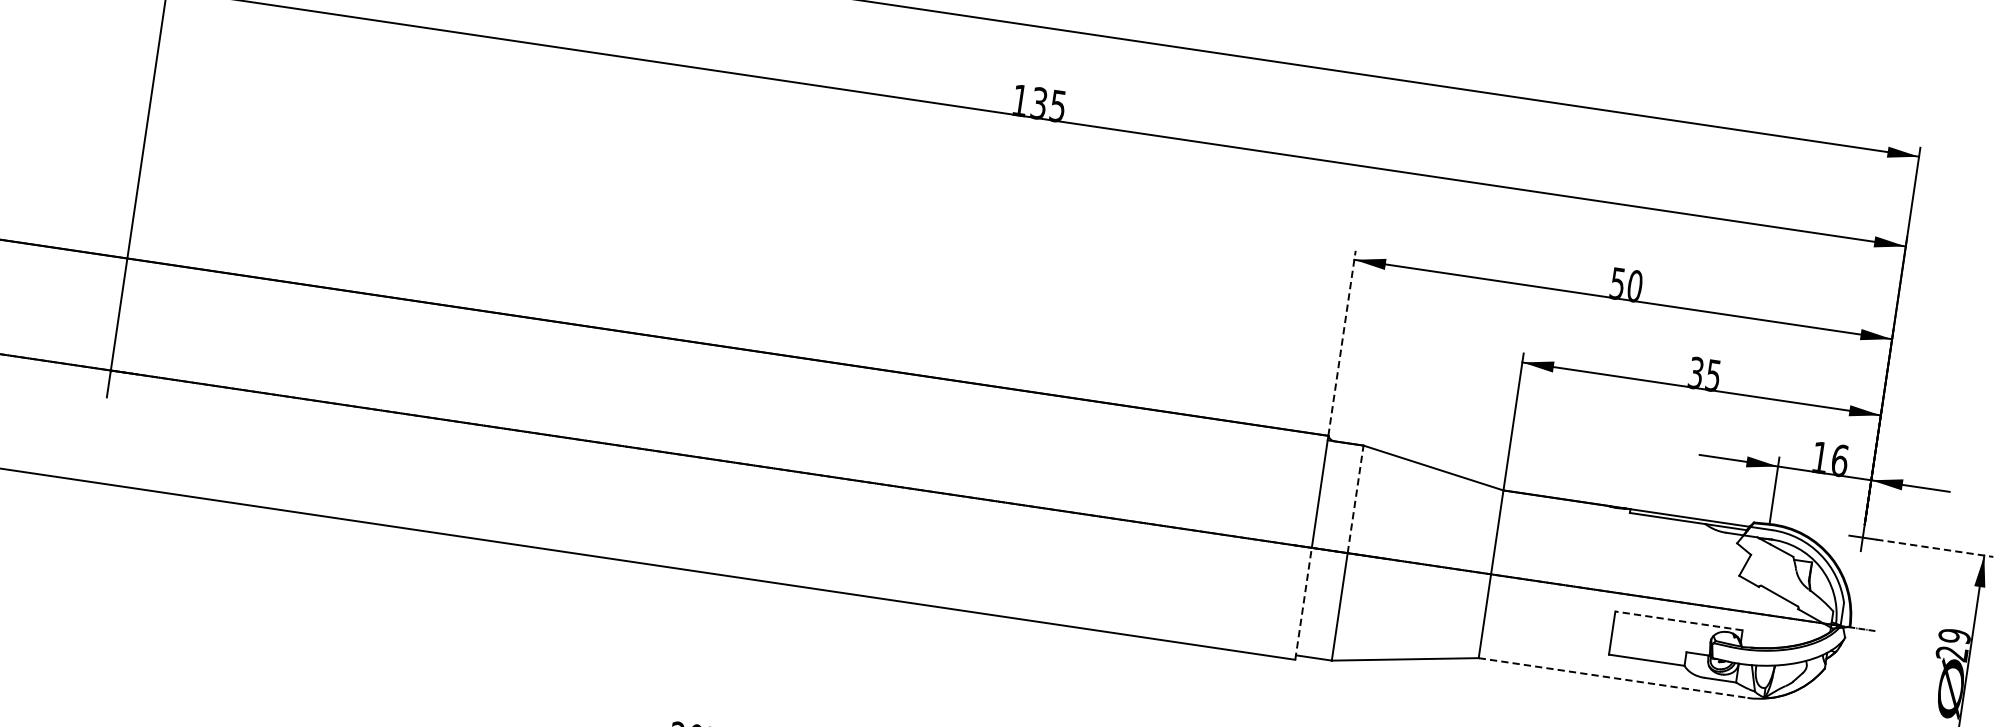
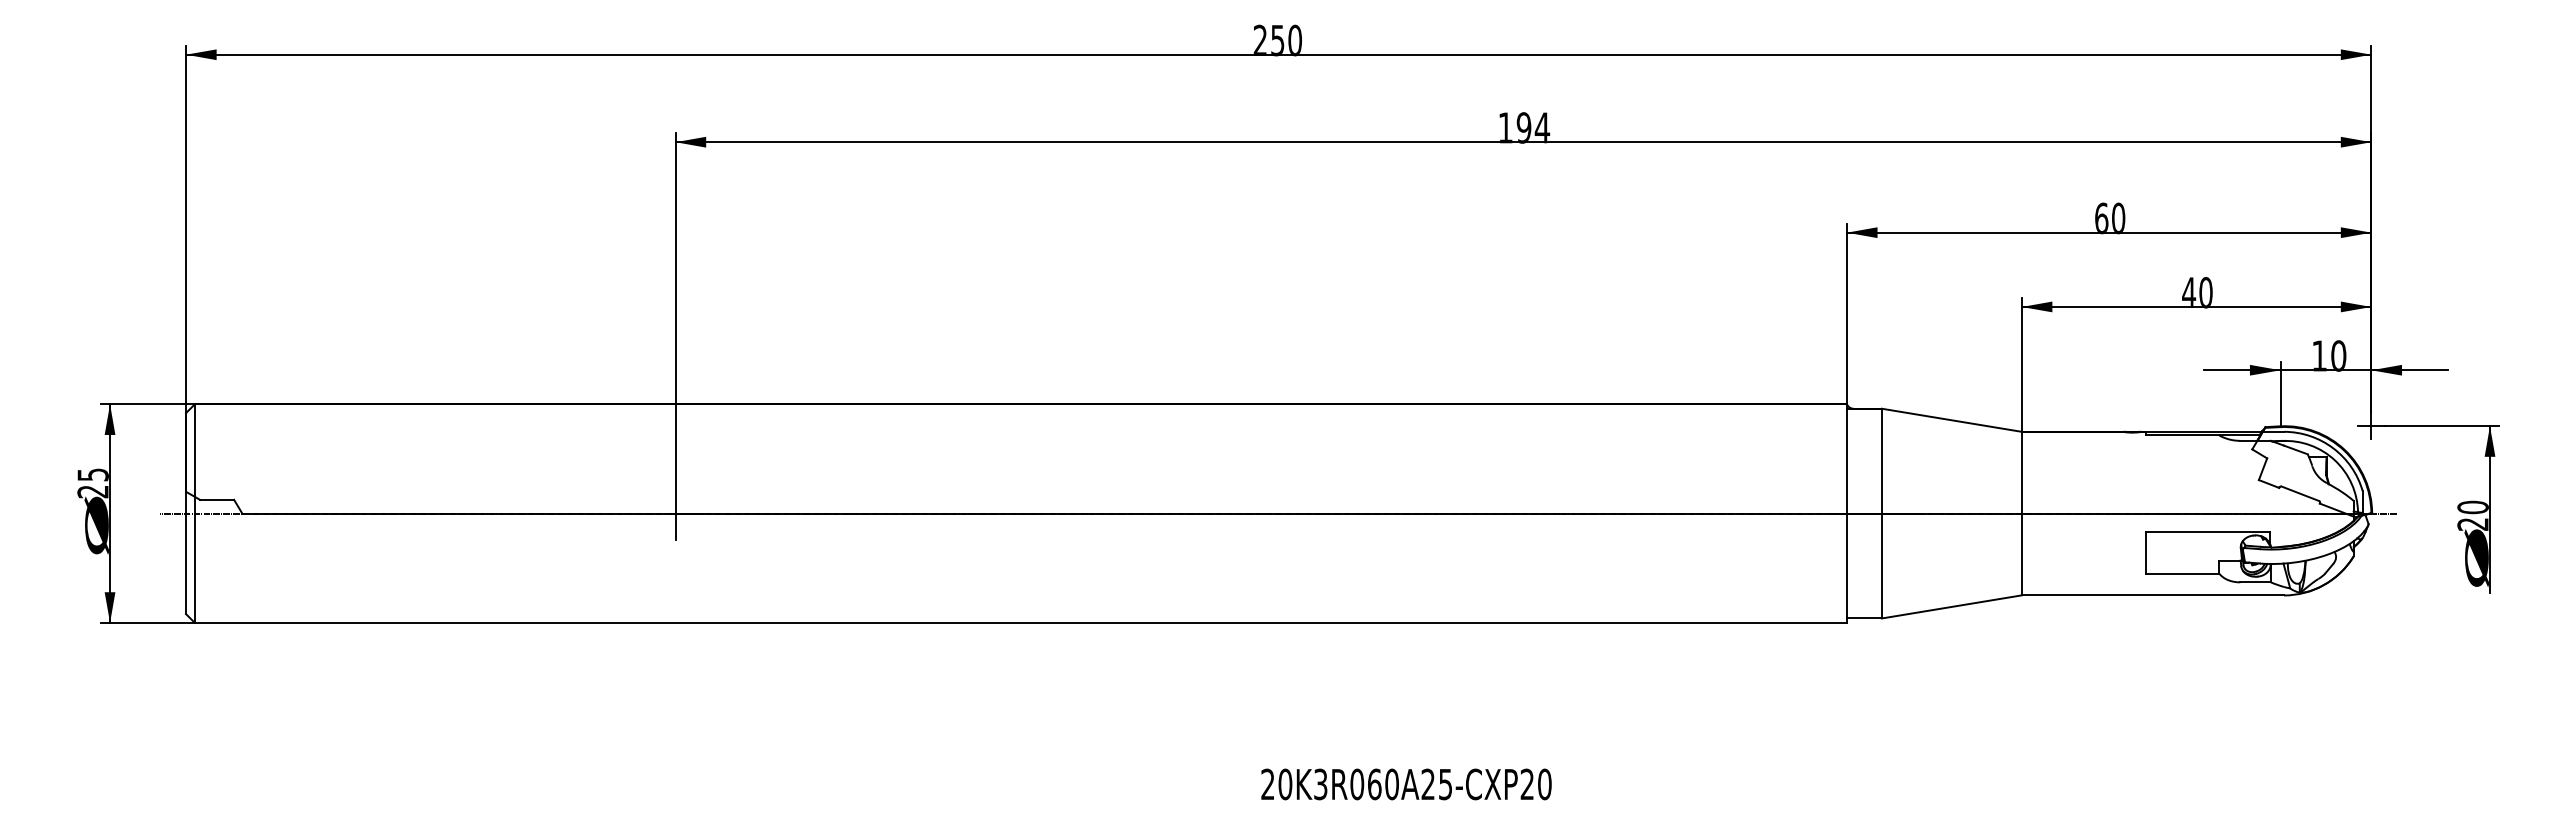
text: (1048, 104) -> (1533, 127), 135 -> 194
text: (1617, 283) -> (2101, 218), 50 -> 60
line: (1341, 342) -> (1846, 313), dashed -> solid
text: (1704, 374) -> (2197, 292), 35 -> 40
text: (1839, 460) -> (2338, 355), 16 -> 10
line: (1355, 498) -> (1881, 460), dashed -> solid
line: (1935, 548) -> (2442, 426), dashed -> solid
line: (1303, 604) -> (1846, 568), dashed -> solid
line: (1678, 620) -> (2207, 531), dashed -> solid
text: (1954, 636) -> (2472, 507), 29 -> 20
line: (1613, 678) -> (2153, 595), dashed -> solid

